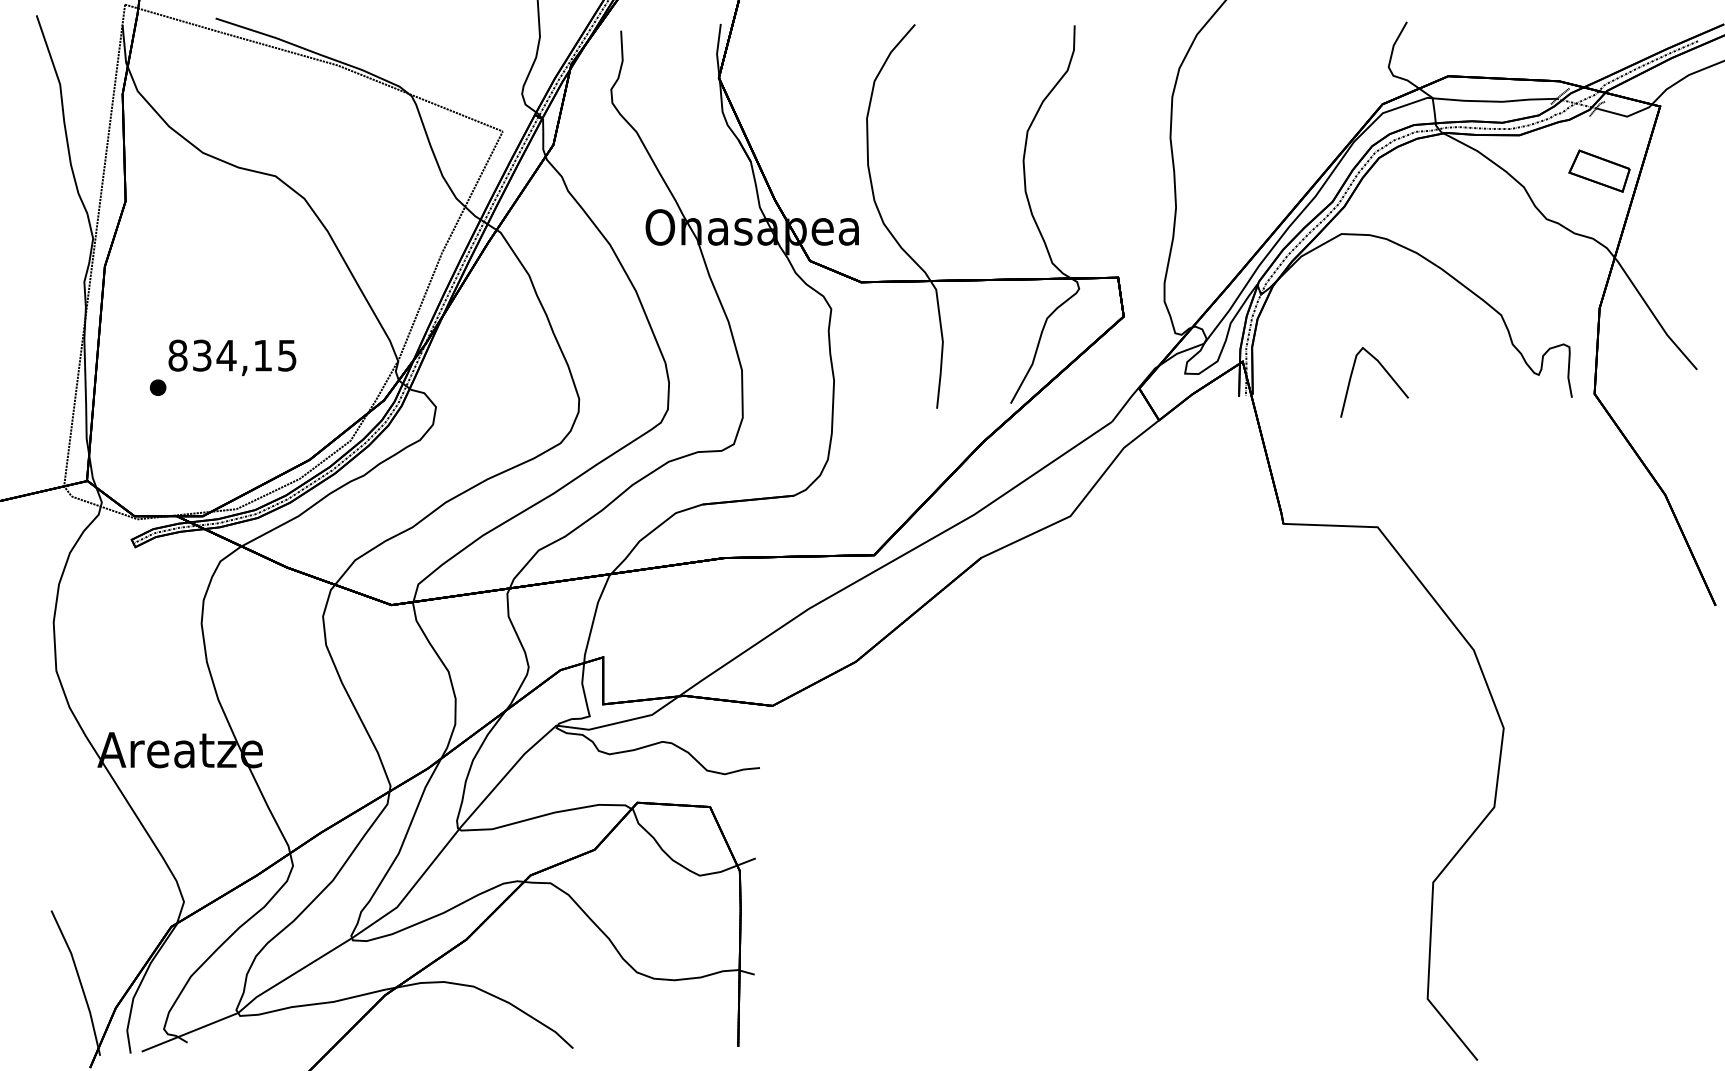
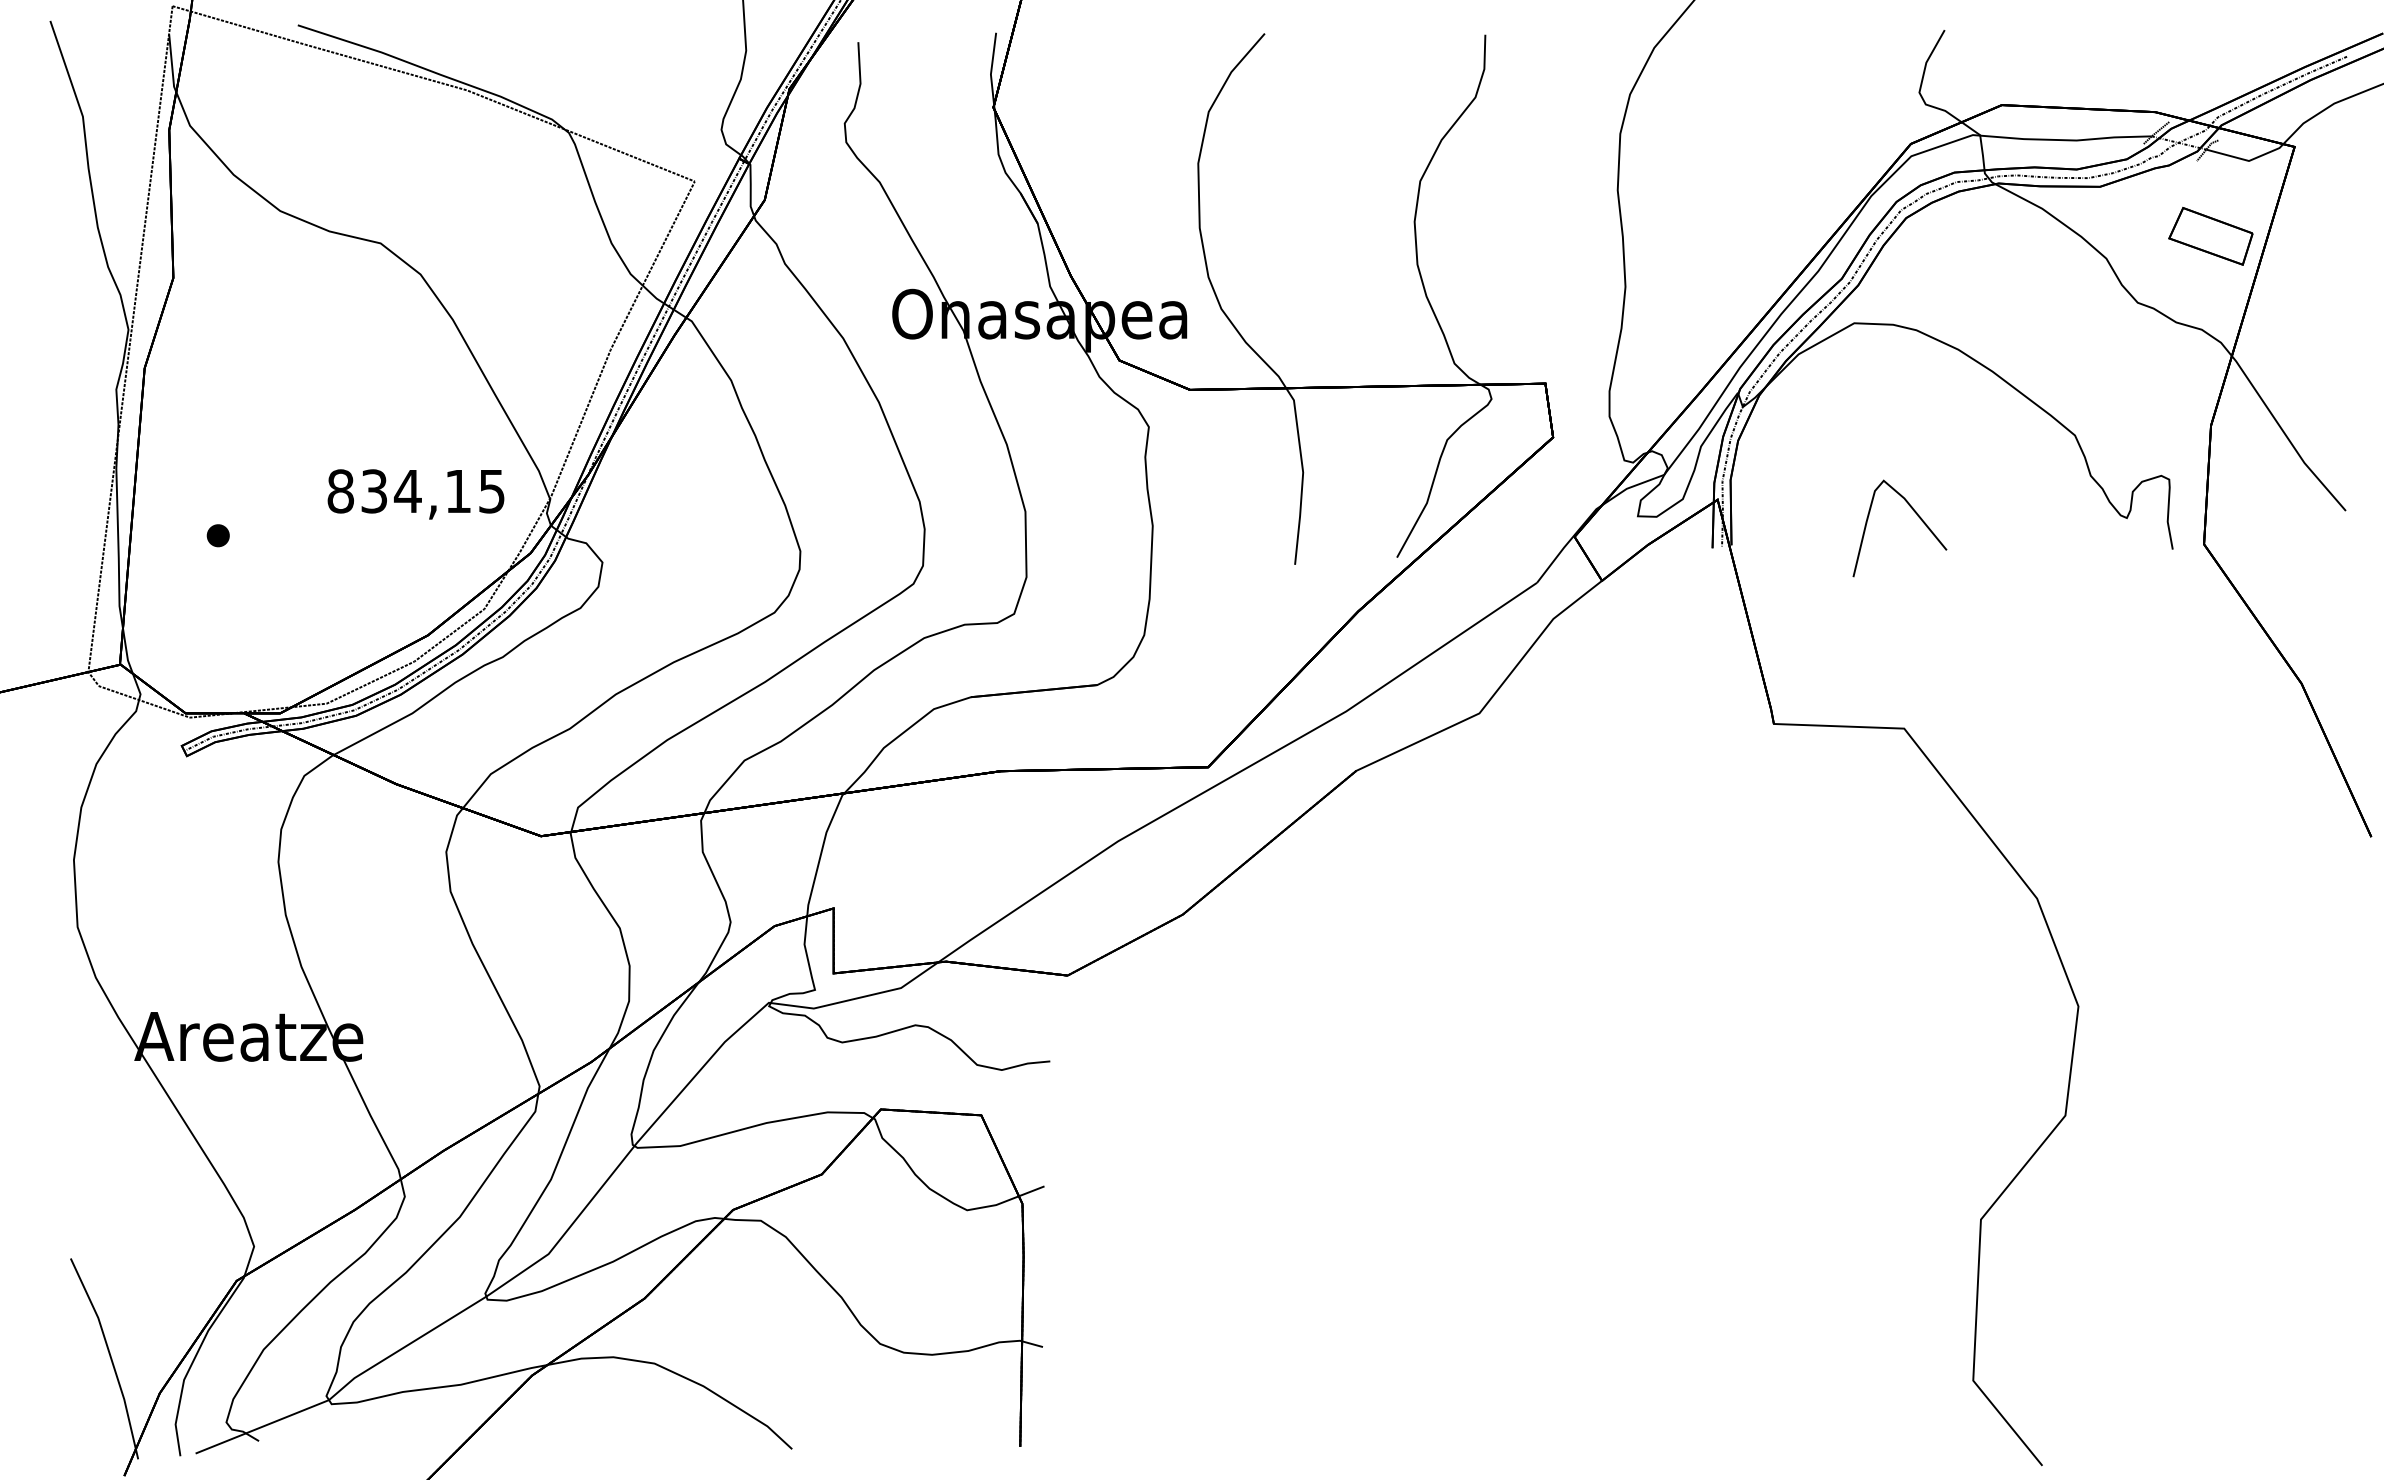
text: (232, 357) -> (415, 494), moved

